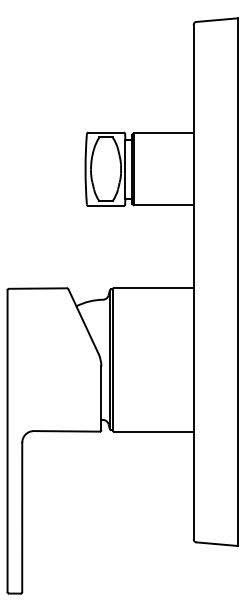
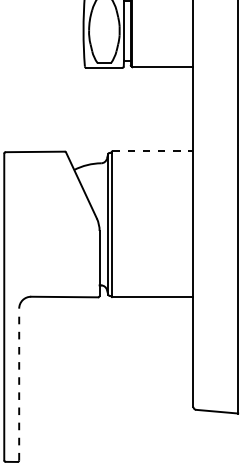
line: (153, 288) -> (152, 151), solid -> dashed
line: (22, 517) -> (19, 384), solid -> dashed

